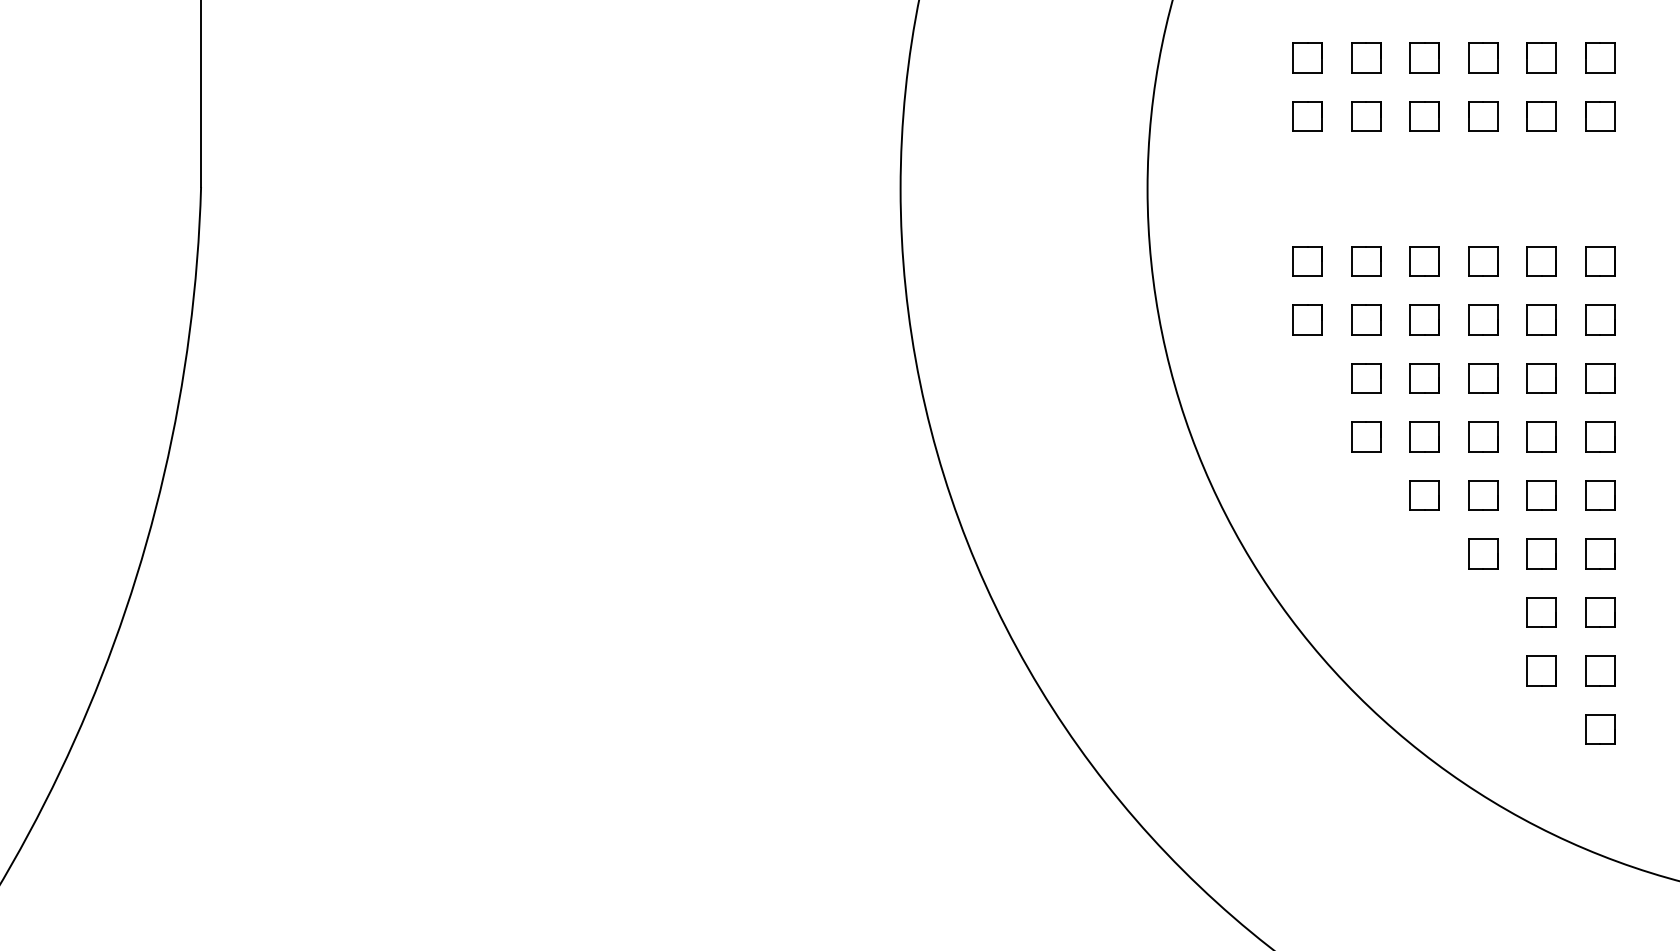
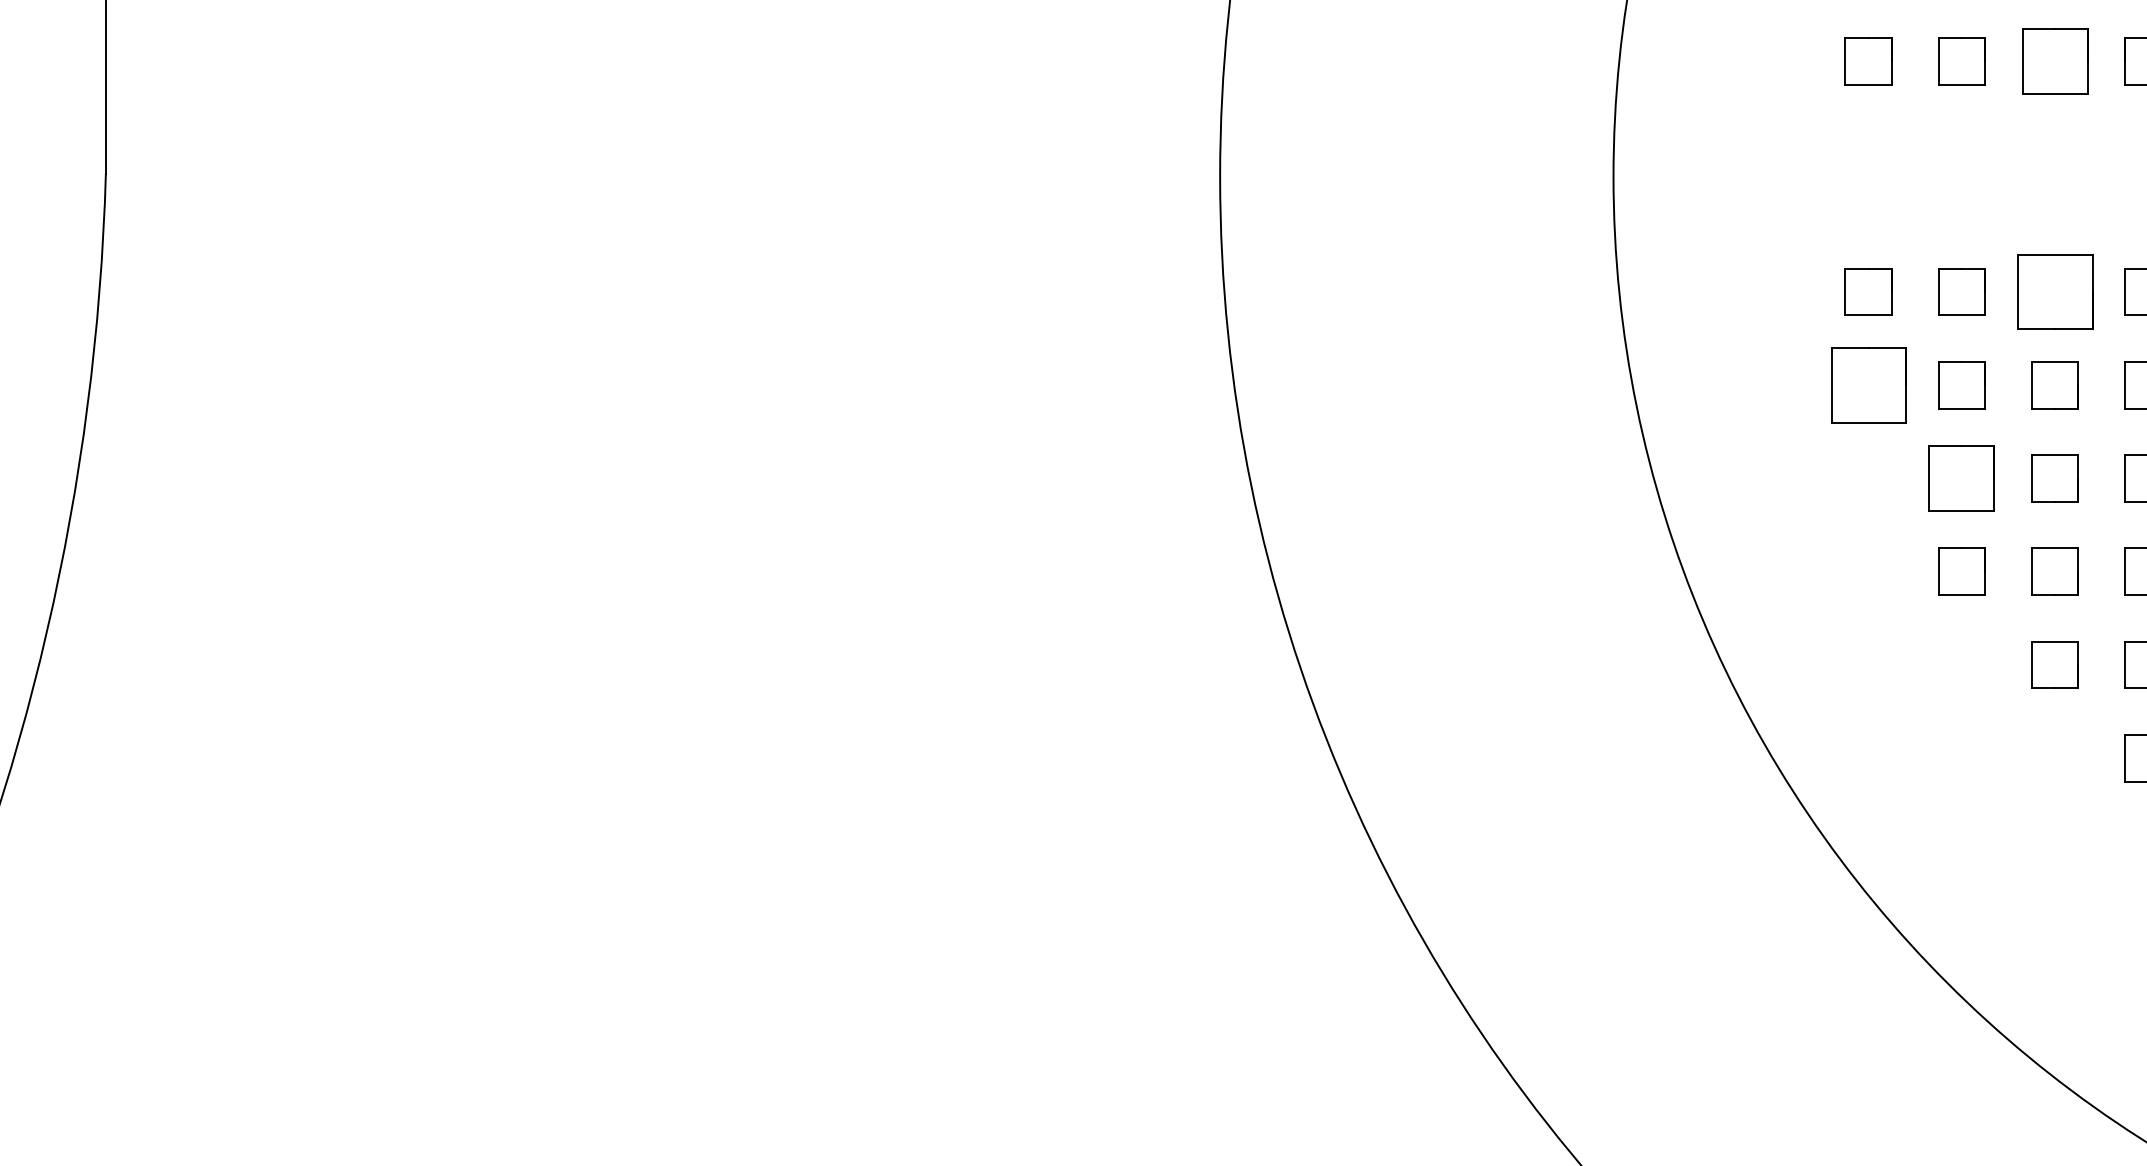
part: (1424, 116) -> (2054, 61), size x1.4
part: (1424, 261) -> (2054, 292), size x1.6
part: (1307, 319) -> (1868, 384), size x1.6
part: (1366, 378) -> (1962, 478), size x1.4

